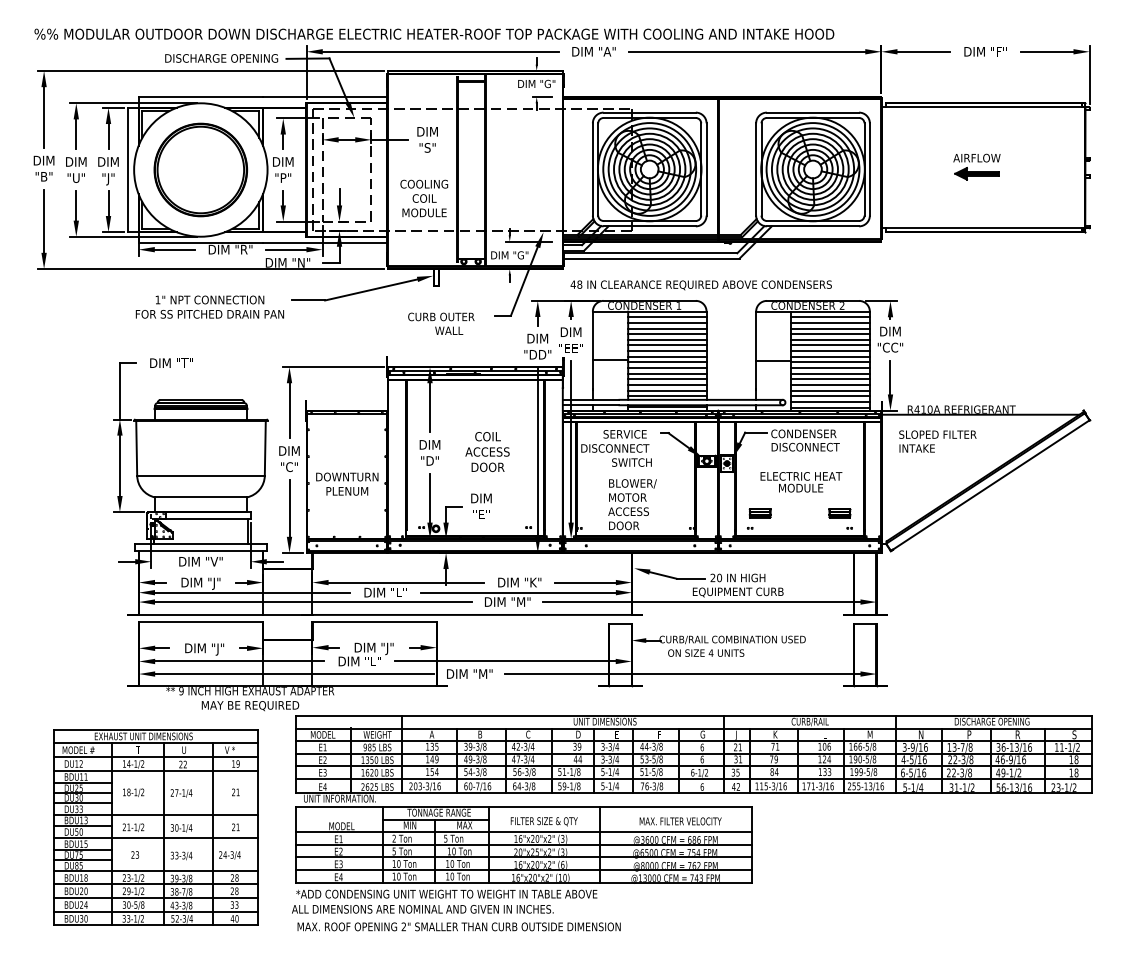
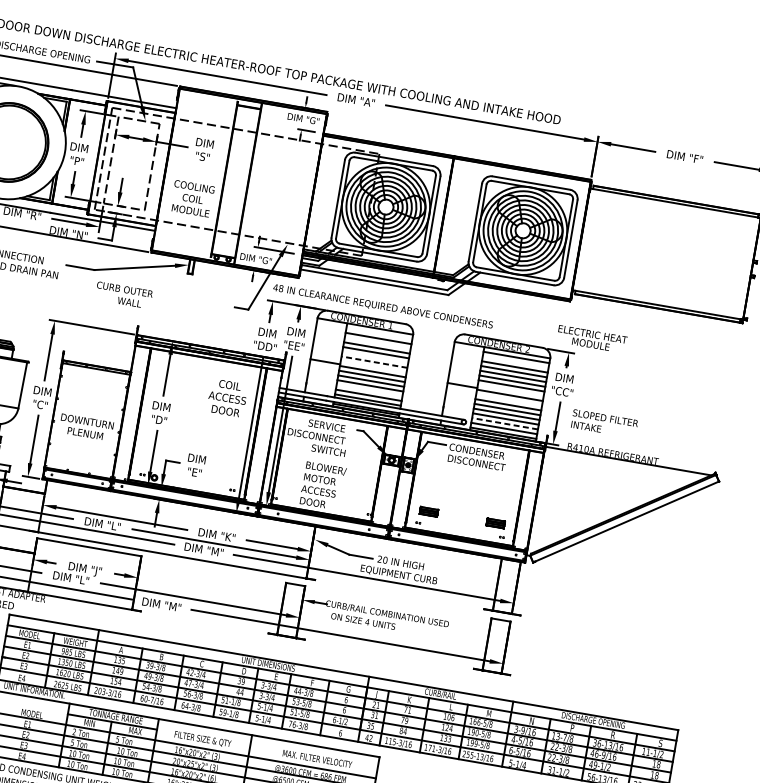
part: (976, 166) -> (660, 252), removed
text: (700, 285) -> (382, 306), moved
line: (667, 317) -> (379, 333), removed
line: (830, 322) -> (515, 361), removed
text: (441, 323) -> (124, 295), moved
line: (667, 328) -> (377, 343), removed
line: (667, 345) -> (375, 357), removed
line: (666, 351) -> (373, 362), solid -> dashed
line: (667, 356) -> (373, 366), removed
line: (830, 356) -> (510, 390), removed
line: (830, 368) -> (508, 400), removed
line: (667, 384) -> (369, 390), removed
line: (830, 396) -> (504, 423), solid -> dashed
text: (937, 441) -> (604, 423), moved
text: (487, 451) -> (227, 397), moved
text: (801, 482) -> (592, 339), moved

